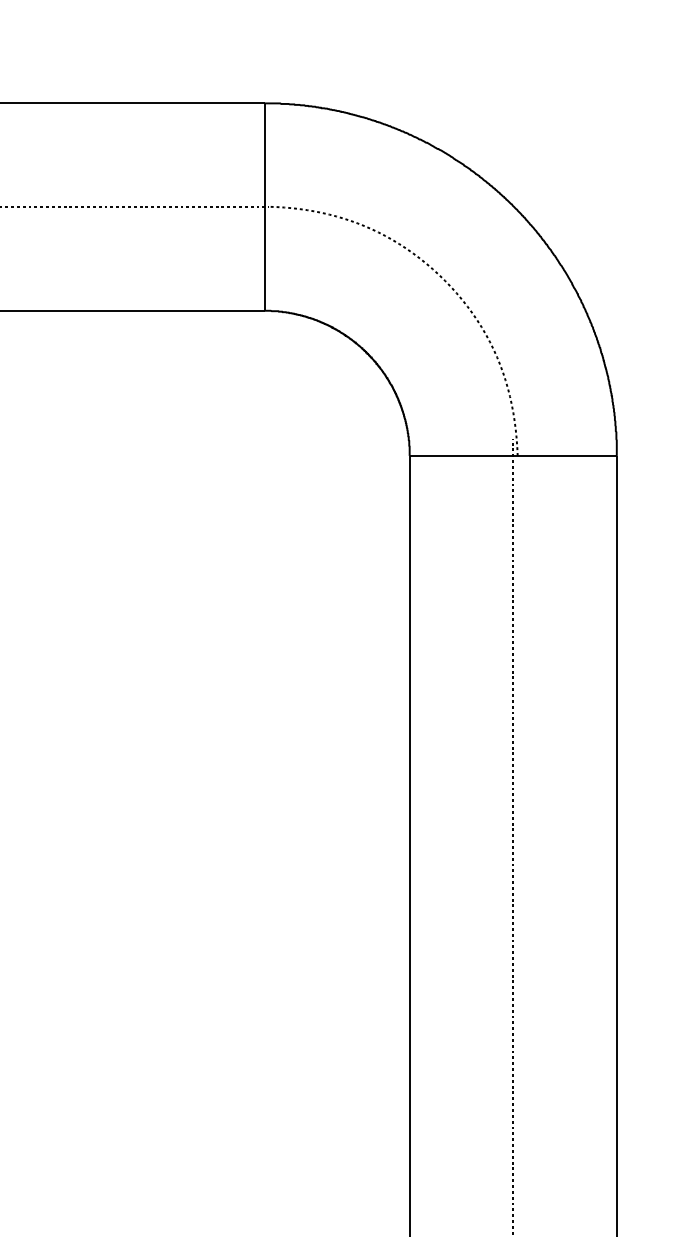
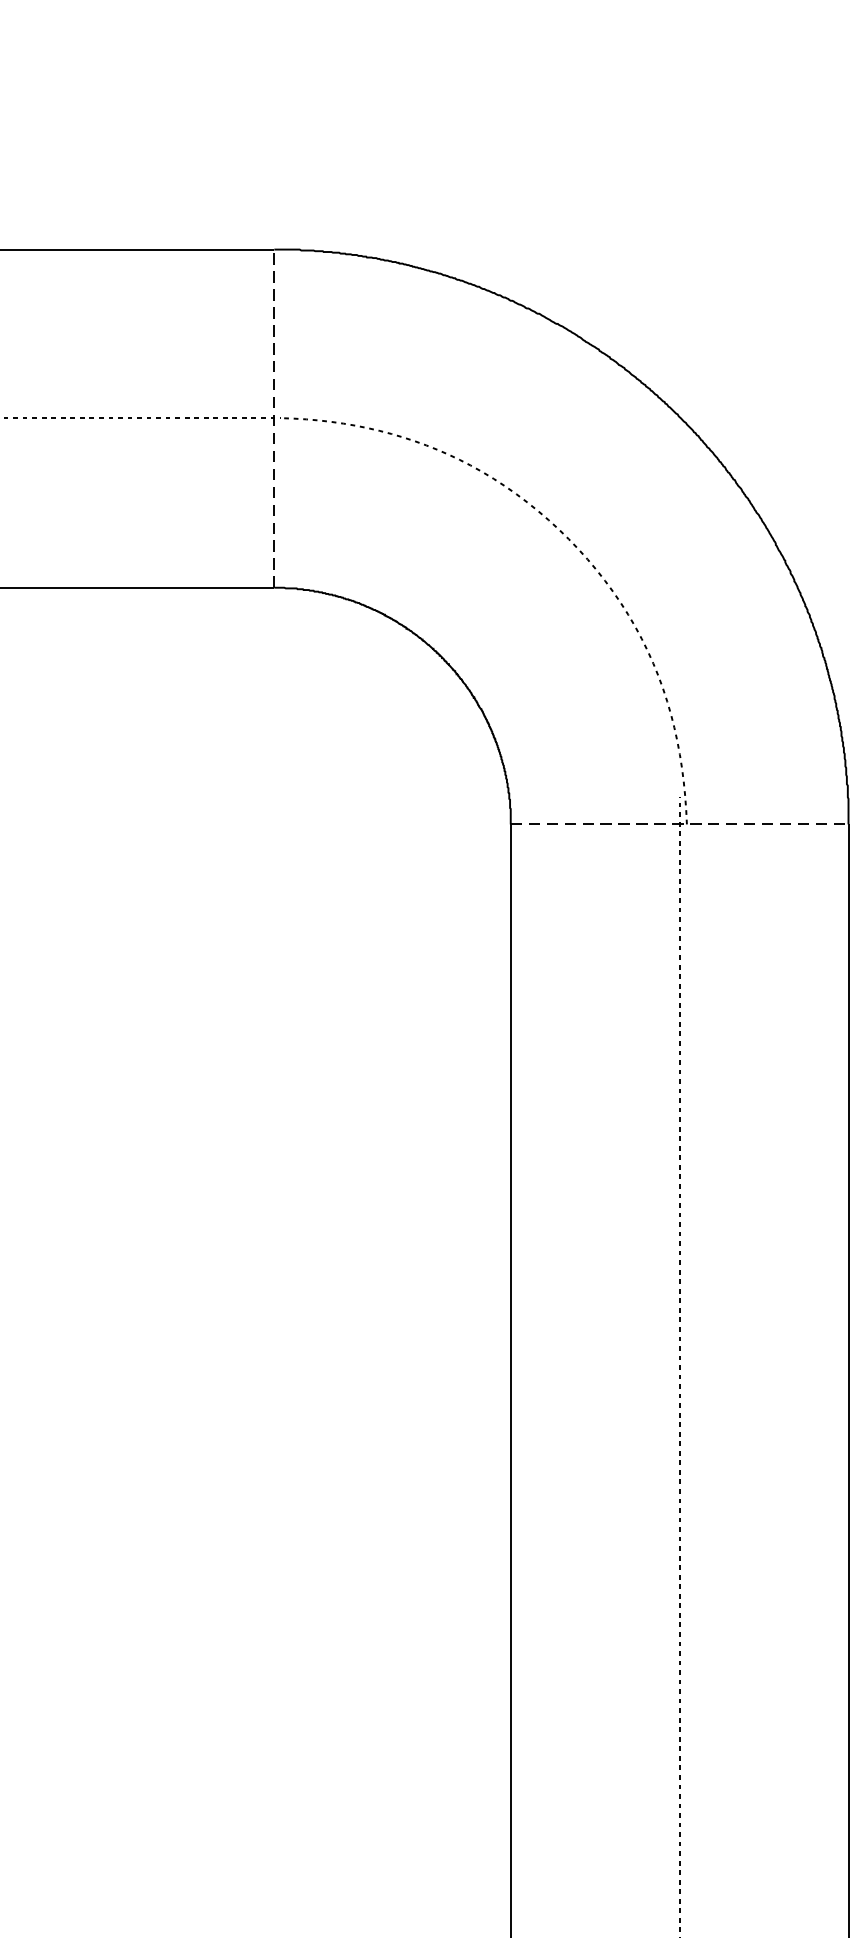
line: (264, 207) -> (274, 419), solid -> dashed
line: (513, 455) -> (680, 823), solid -> dashed

